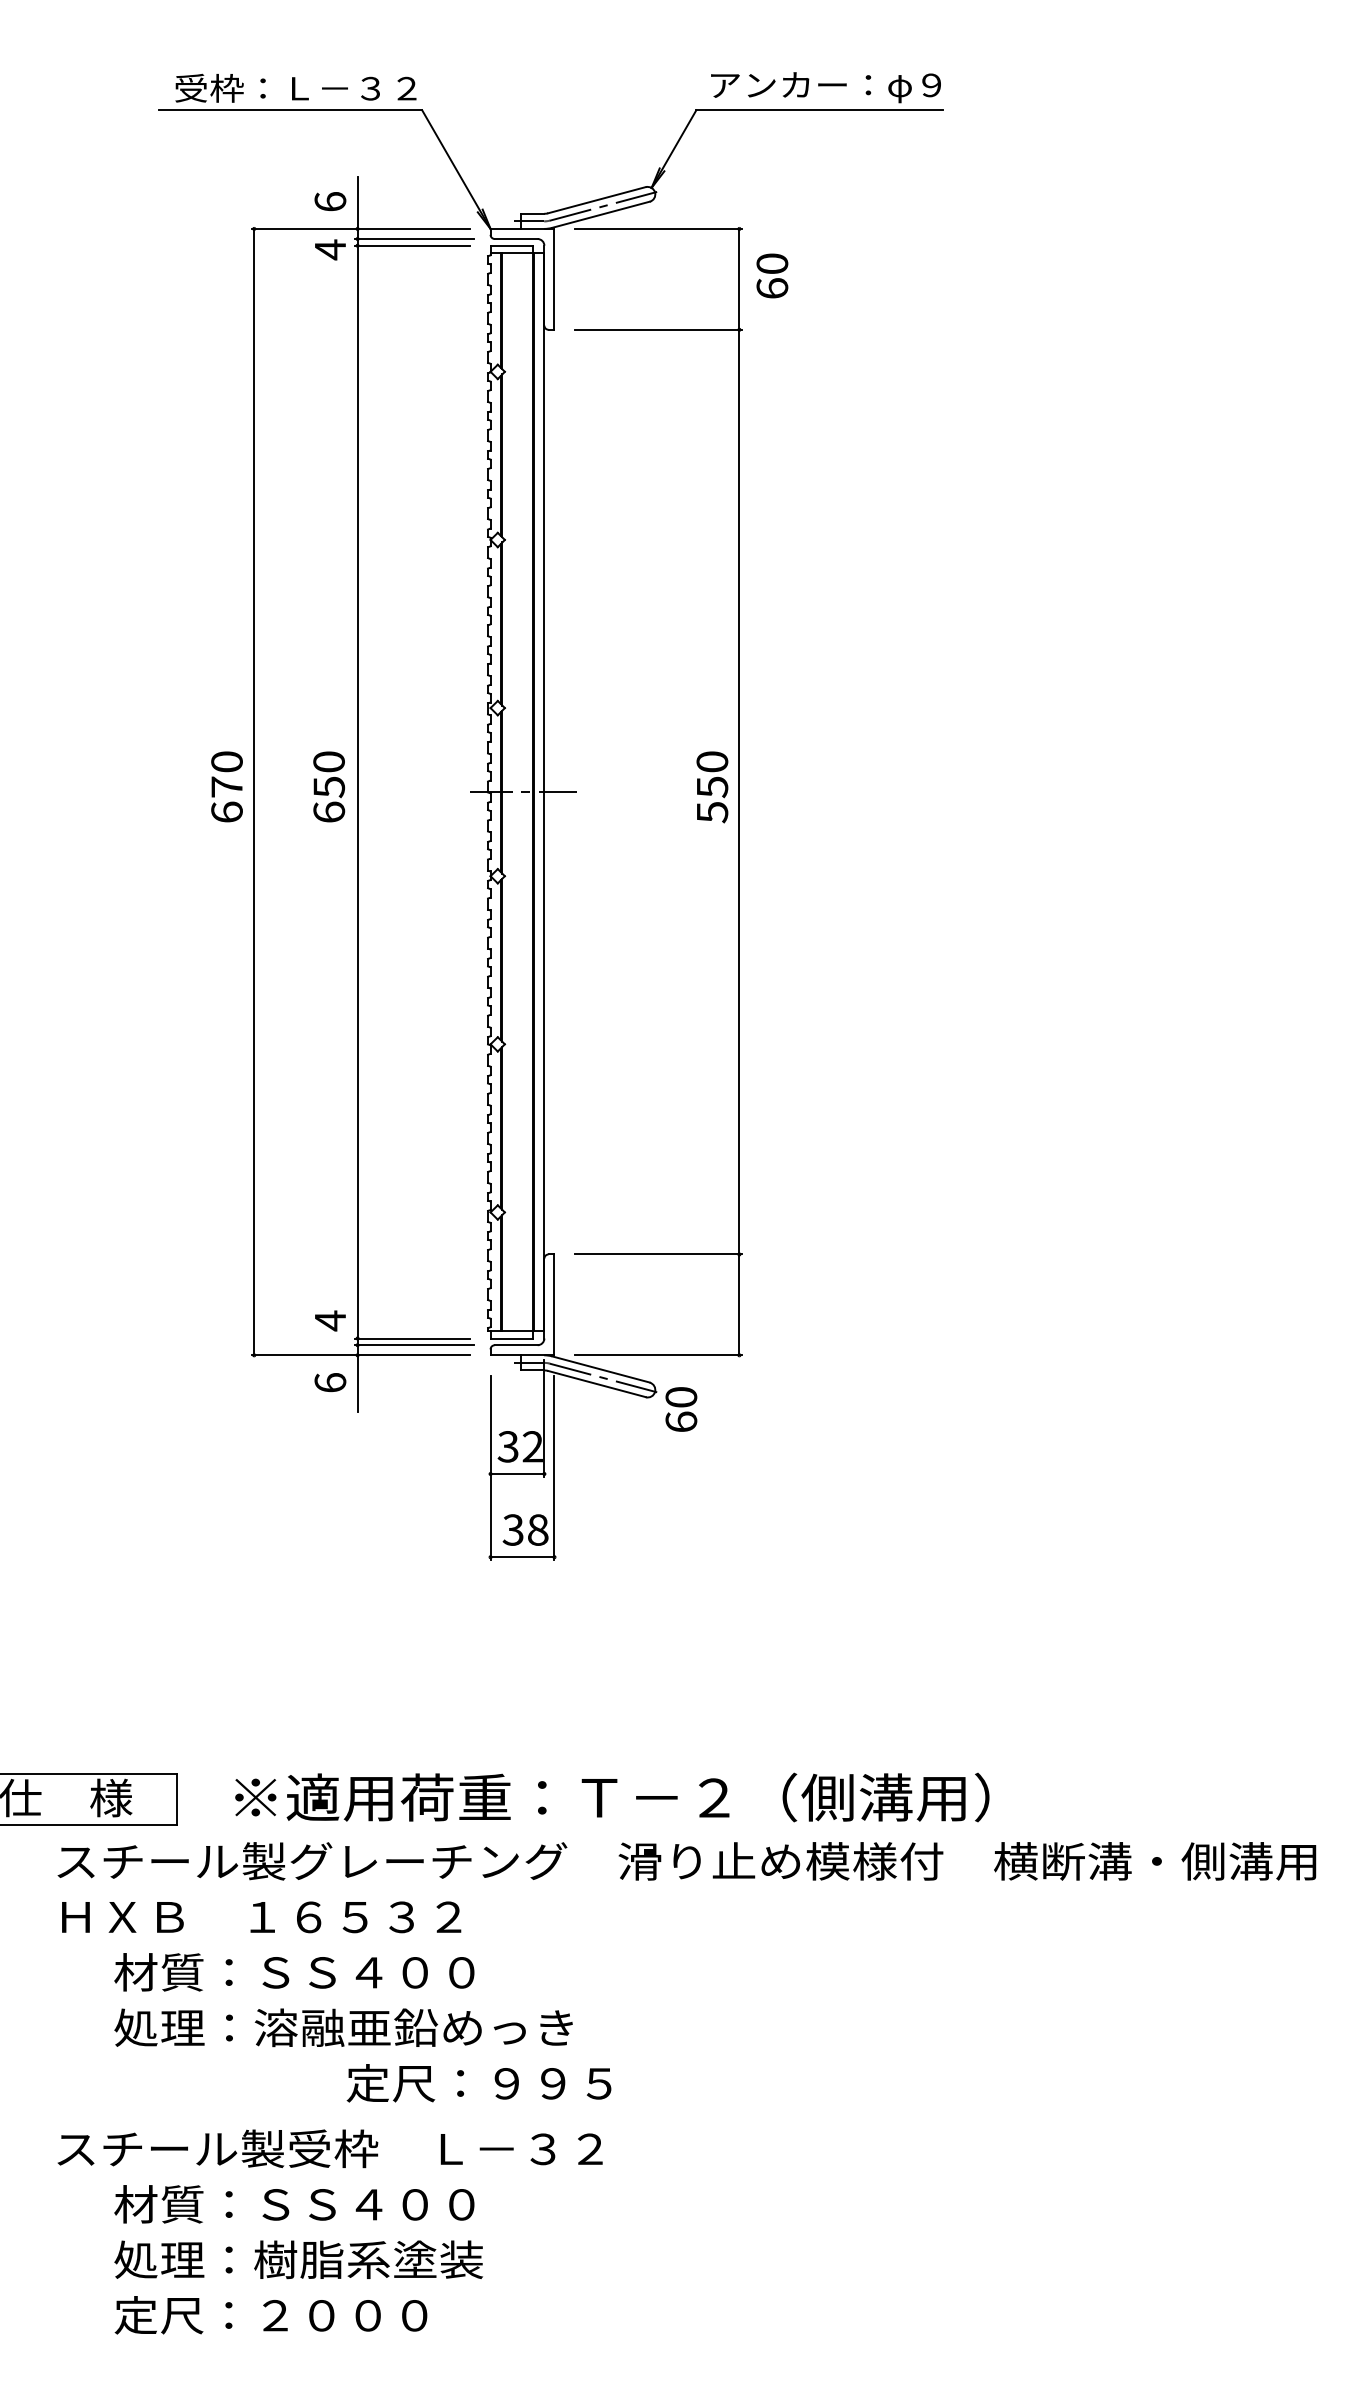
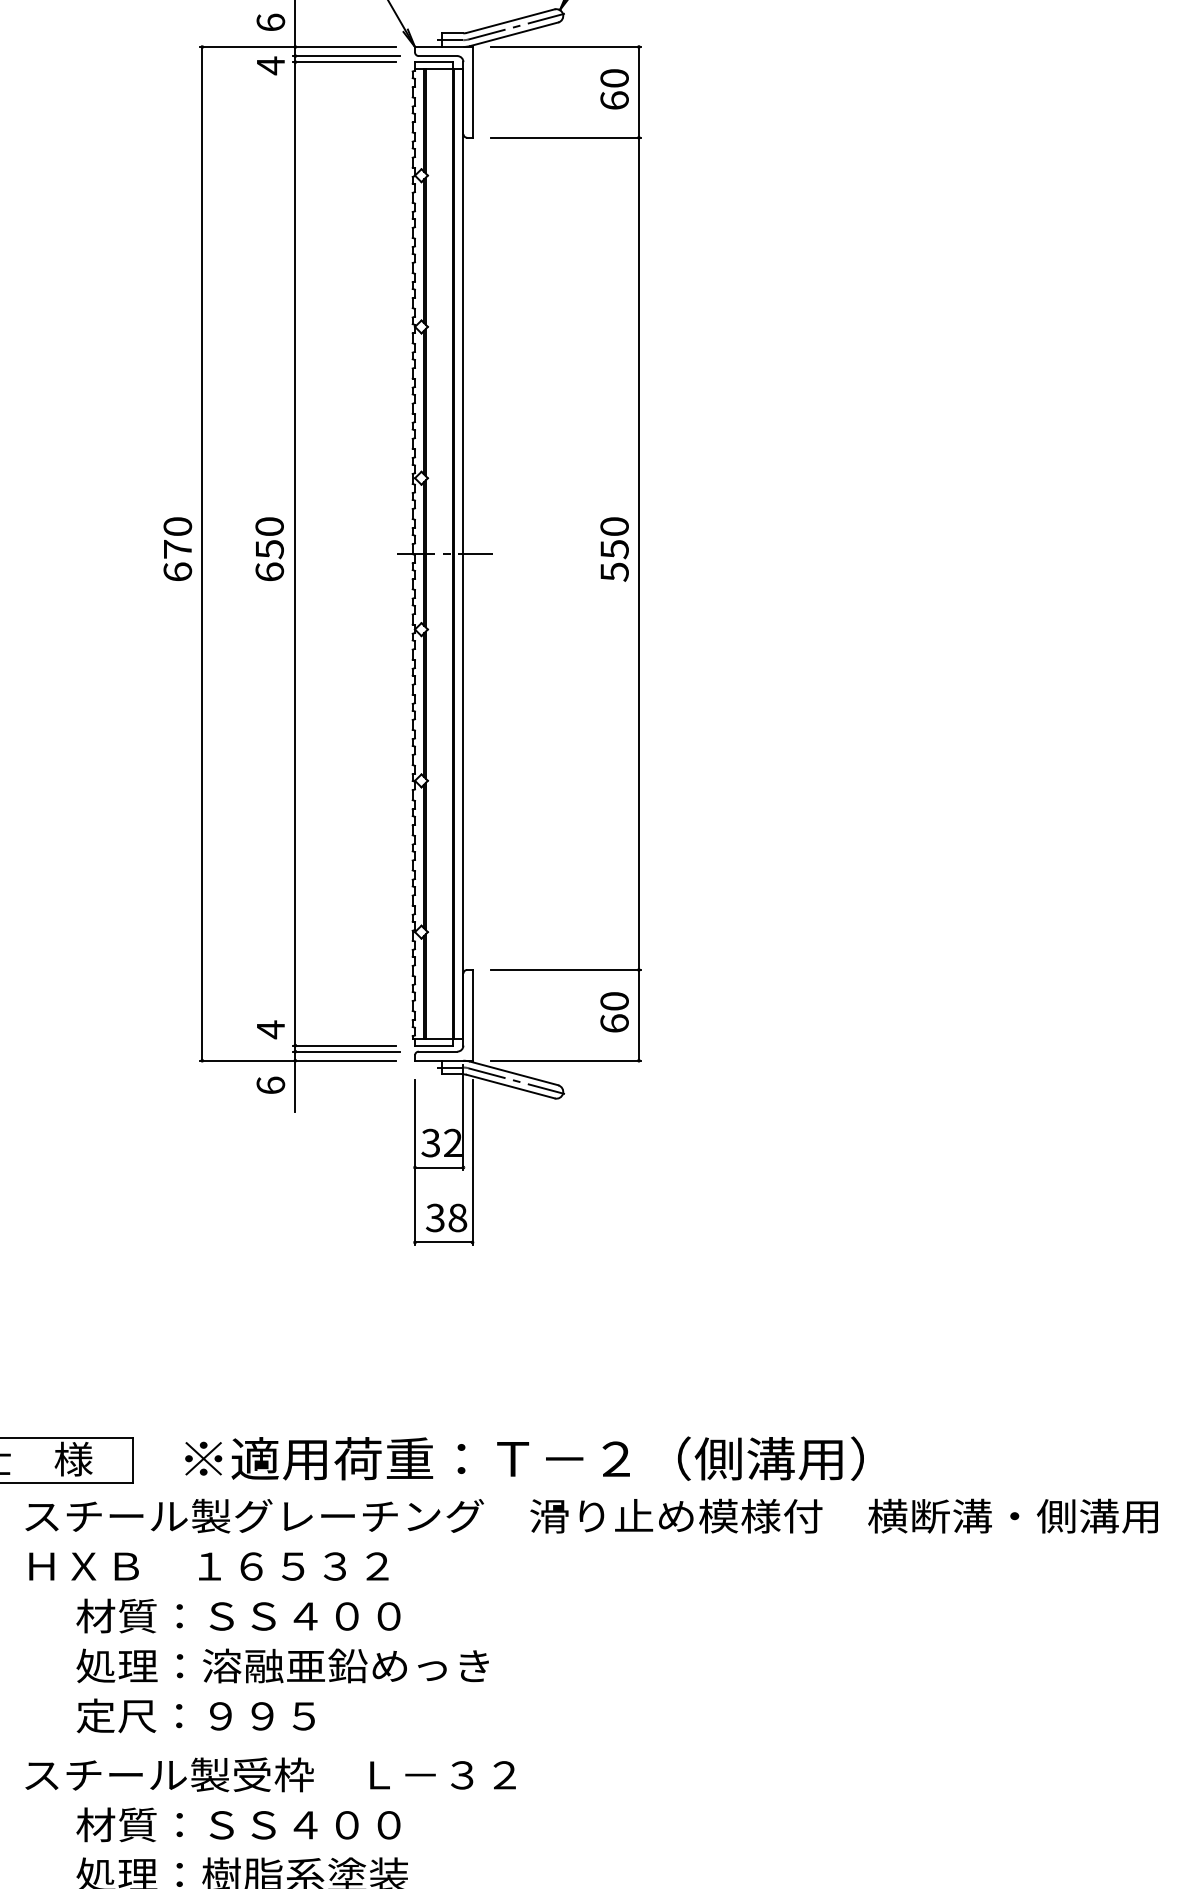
text: (772, 275) -> (614, 88), moved
text: (681, 1409) -> (614, 1012), moved
text: (478, 2083) -> (195, 1716), moved

